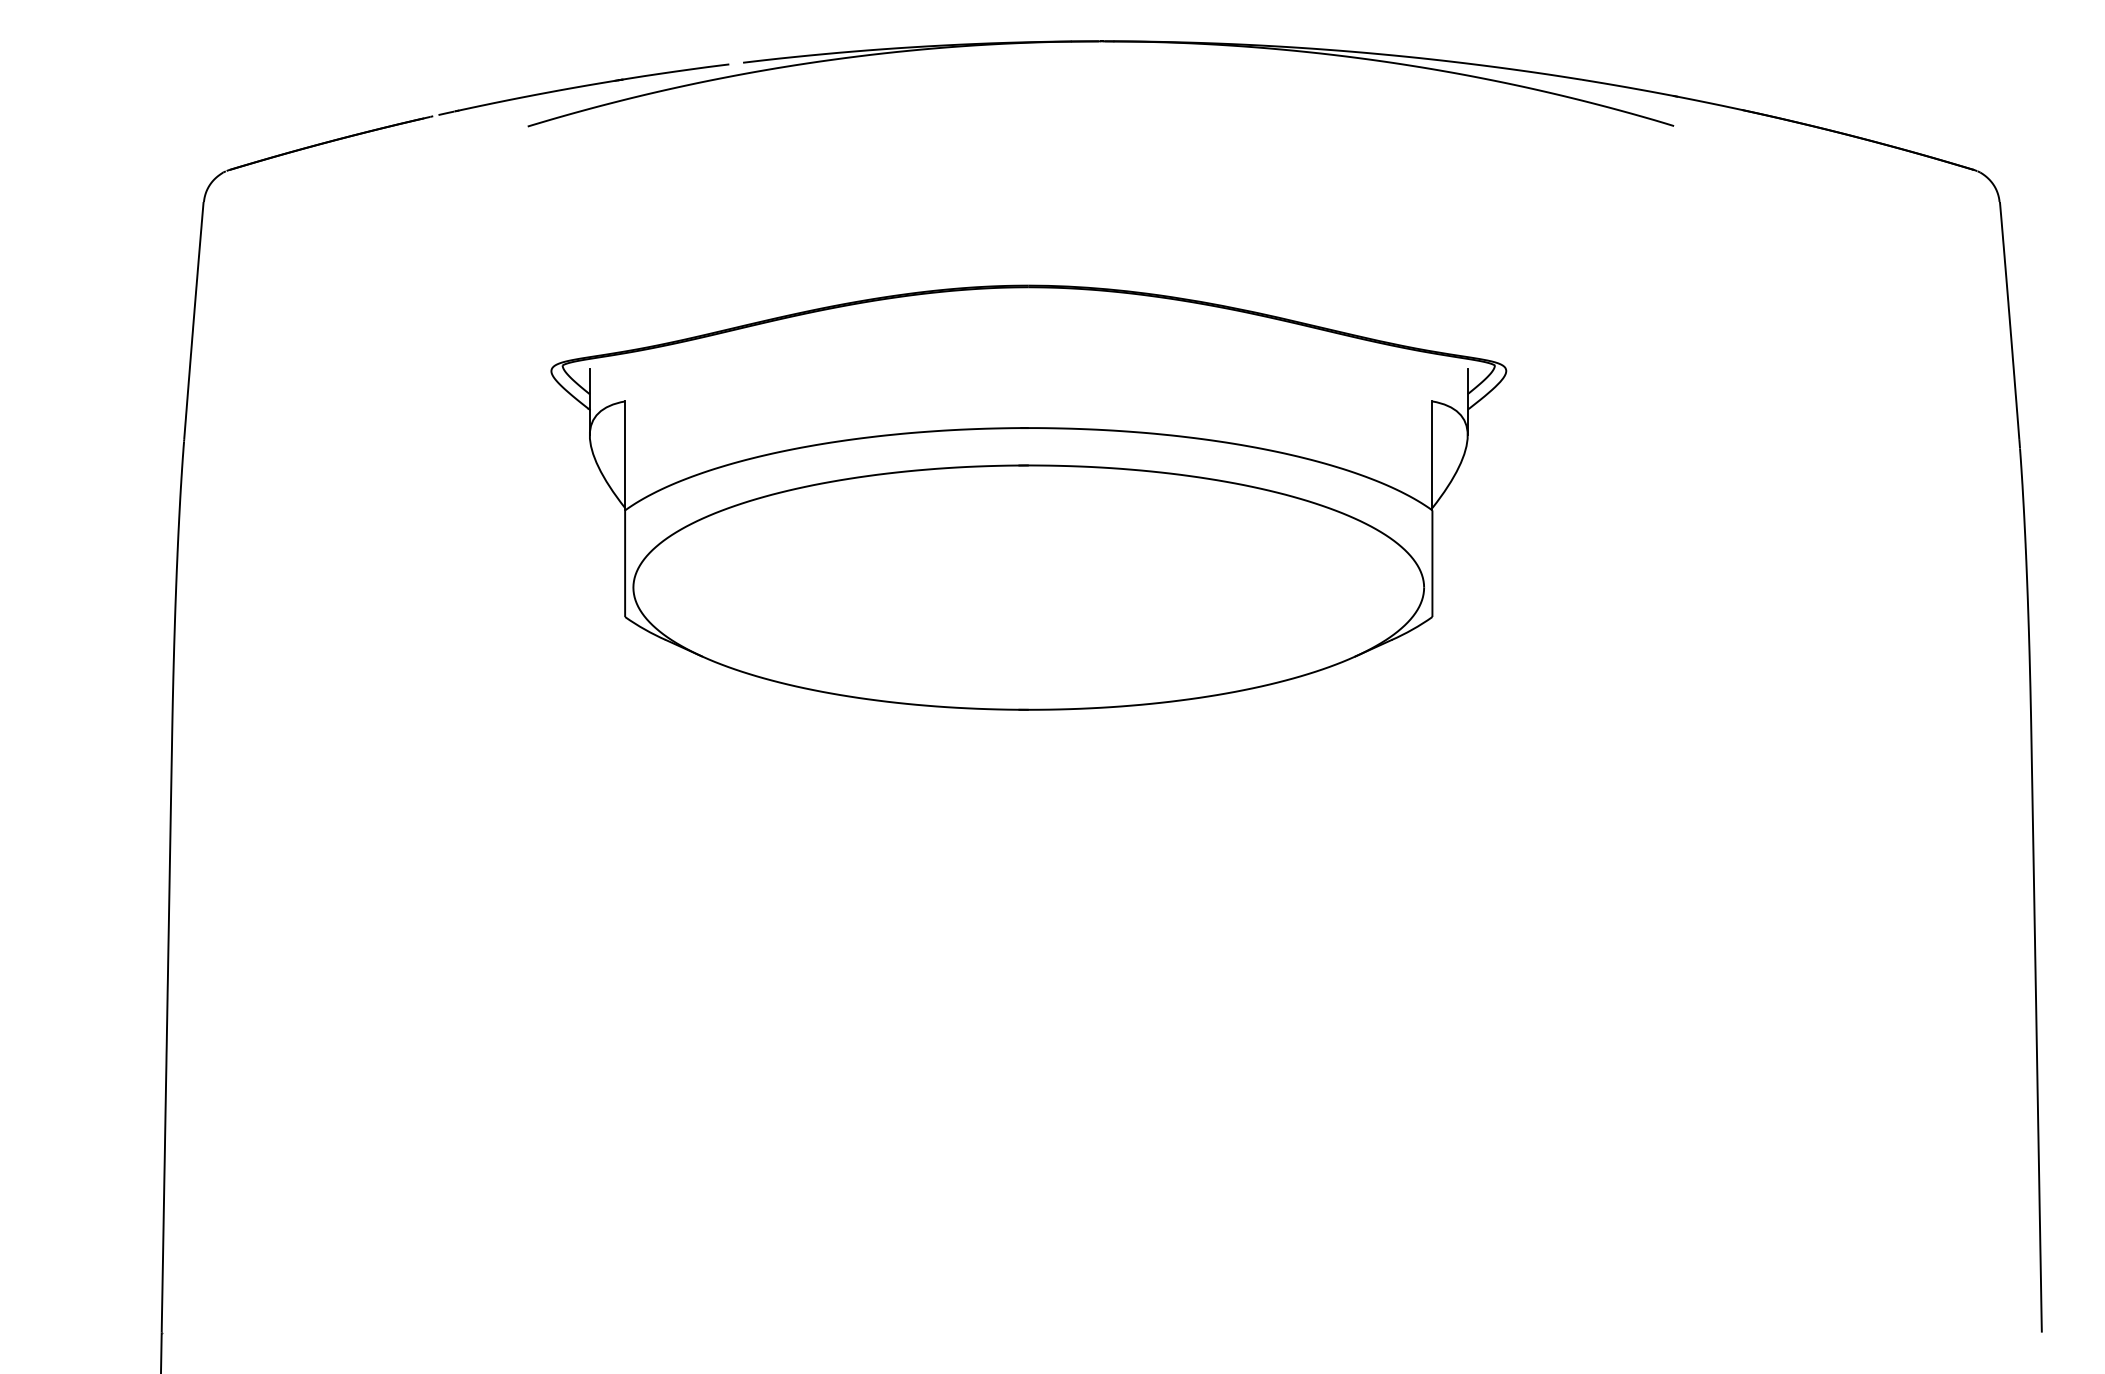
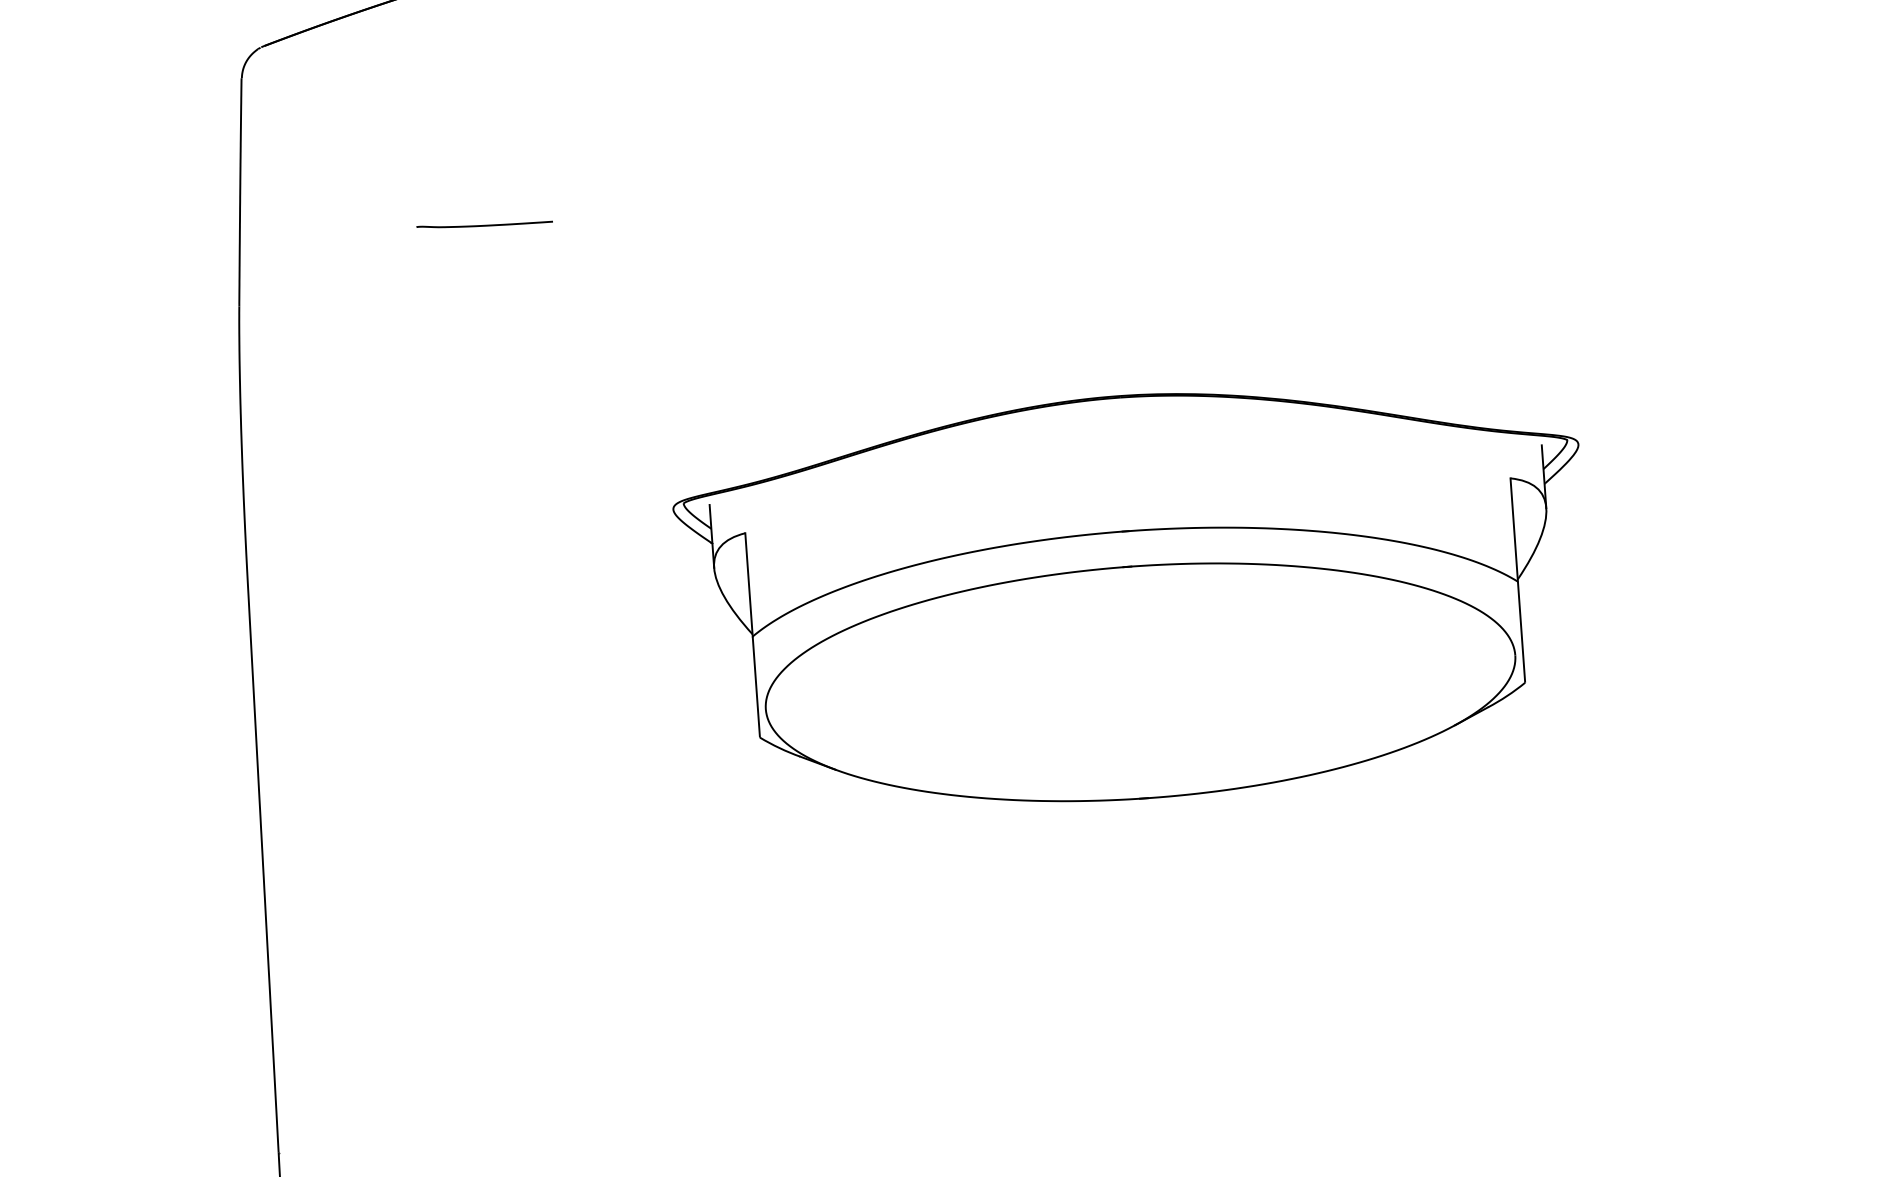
curve: (447, 374) -> (484, 225), added
part: (1028, 497) -> (1134, 596), moved

